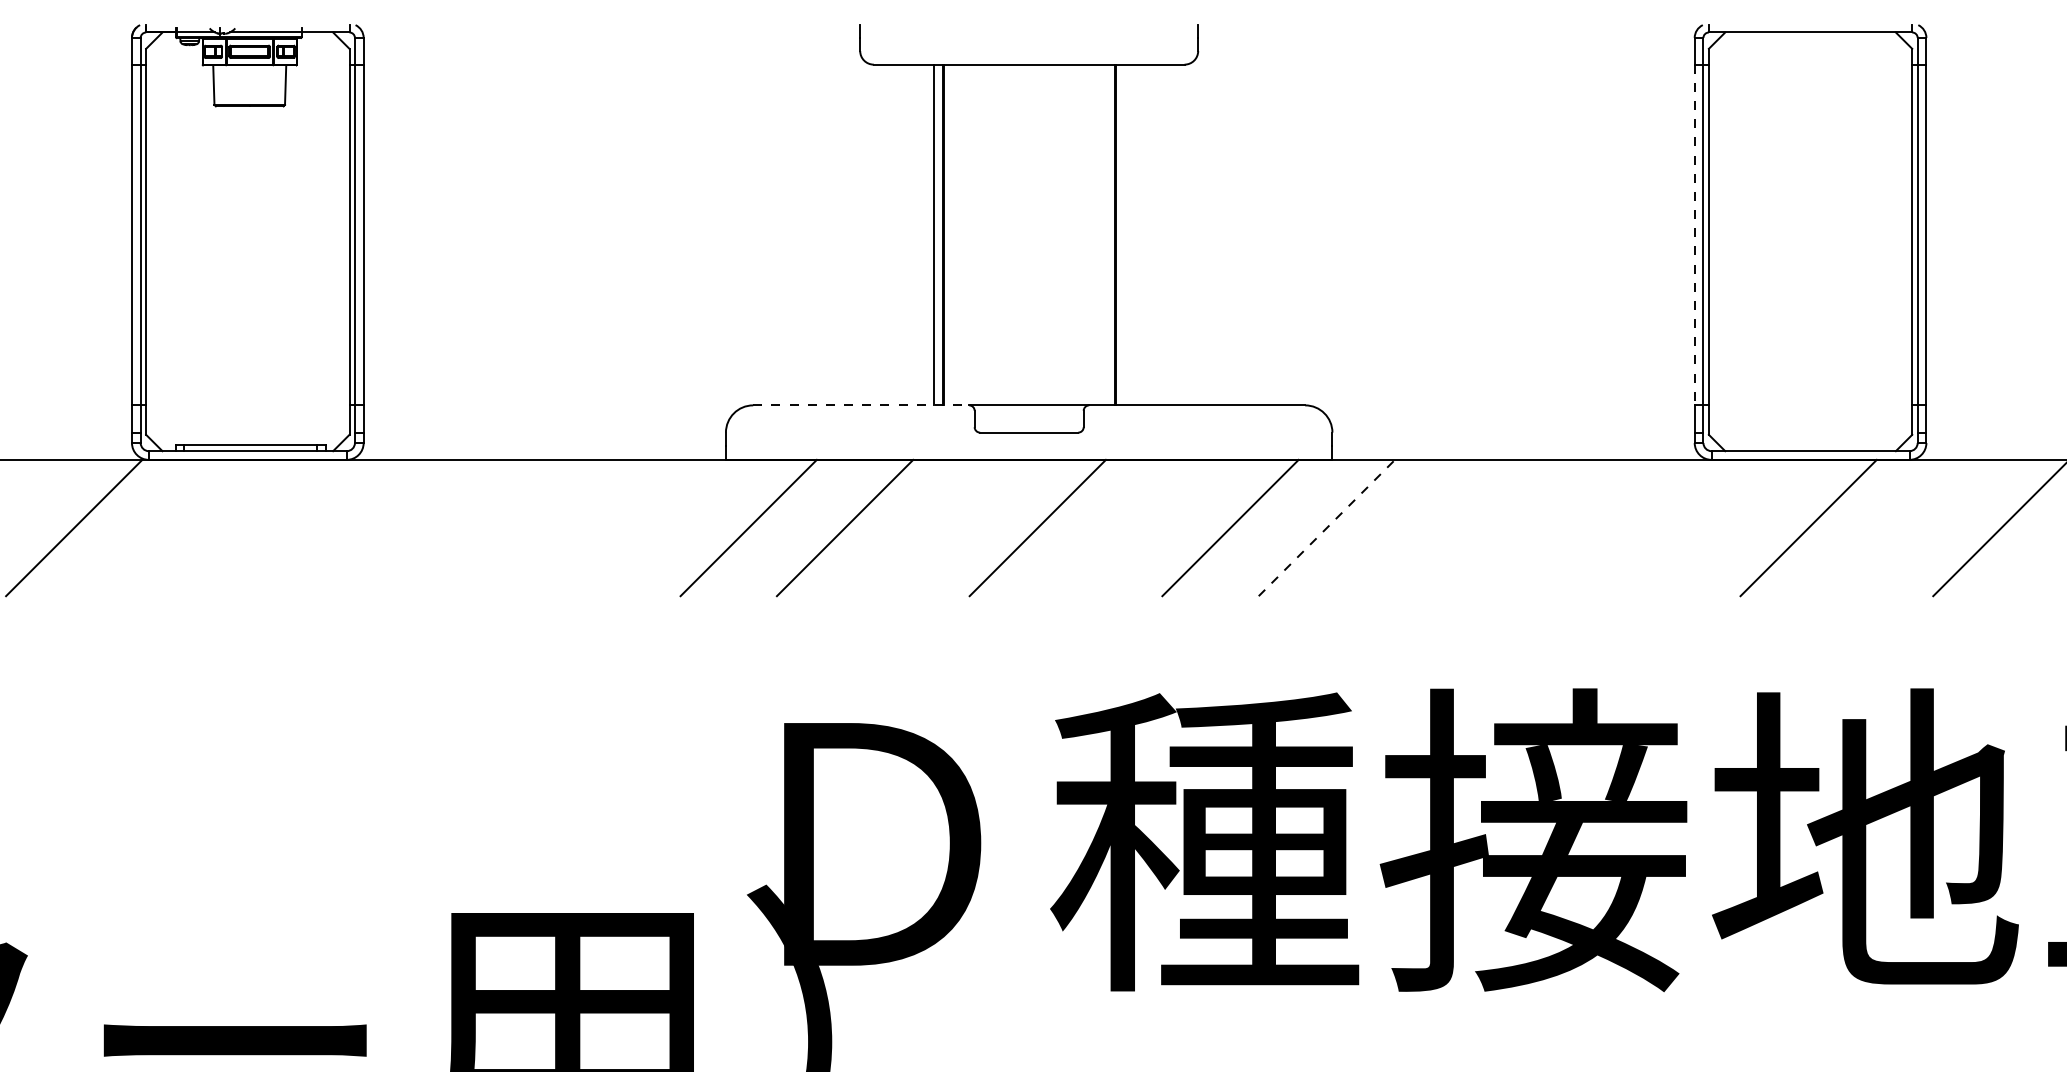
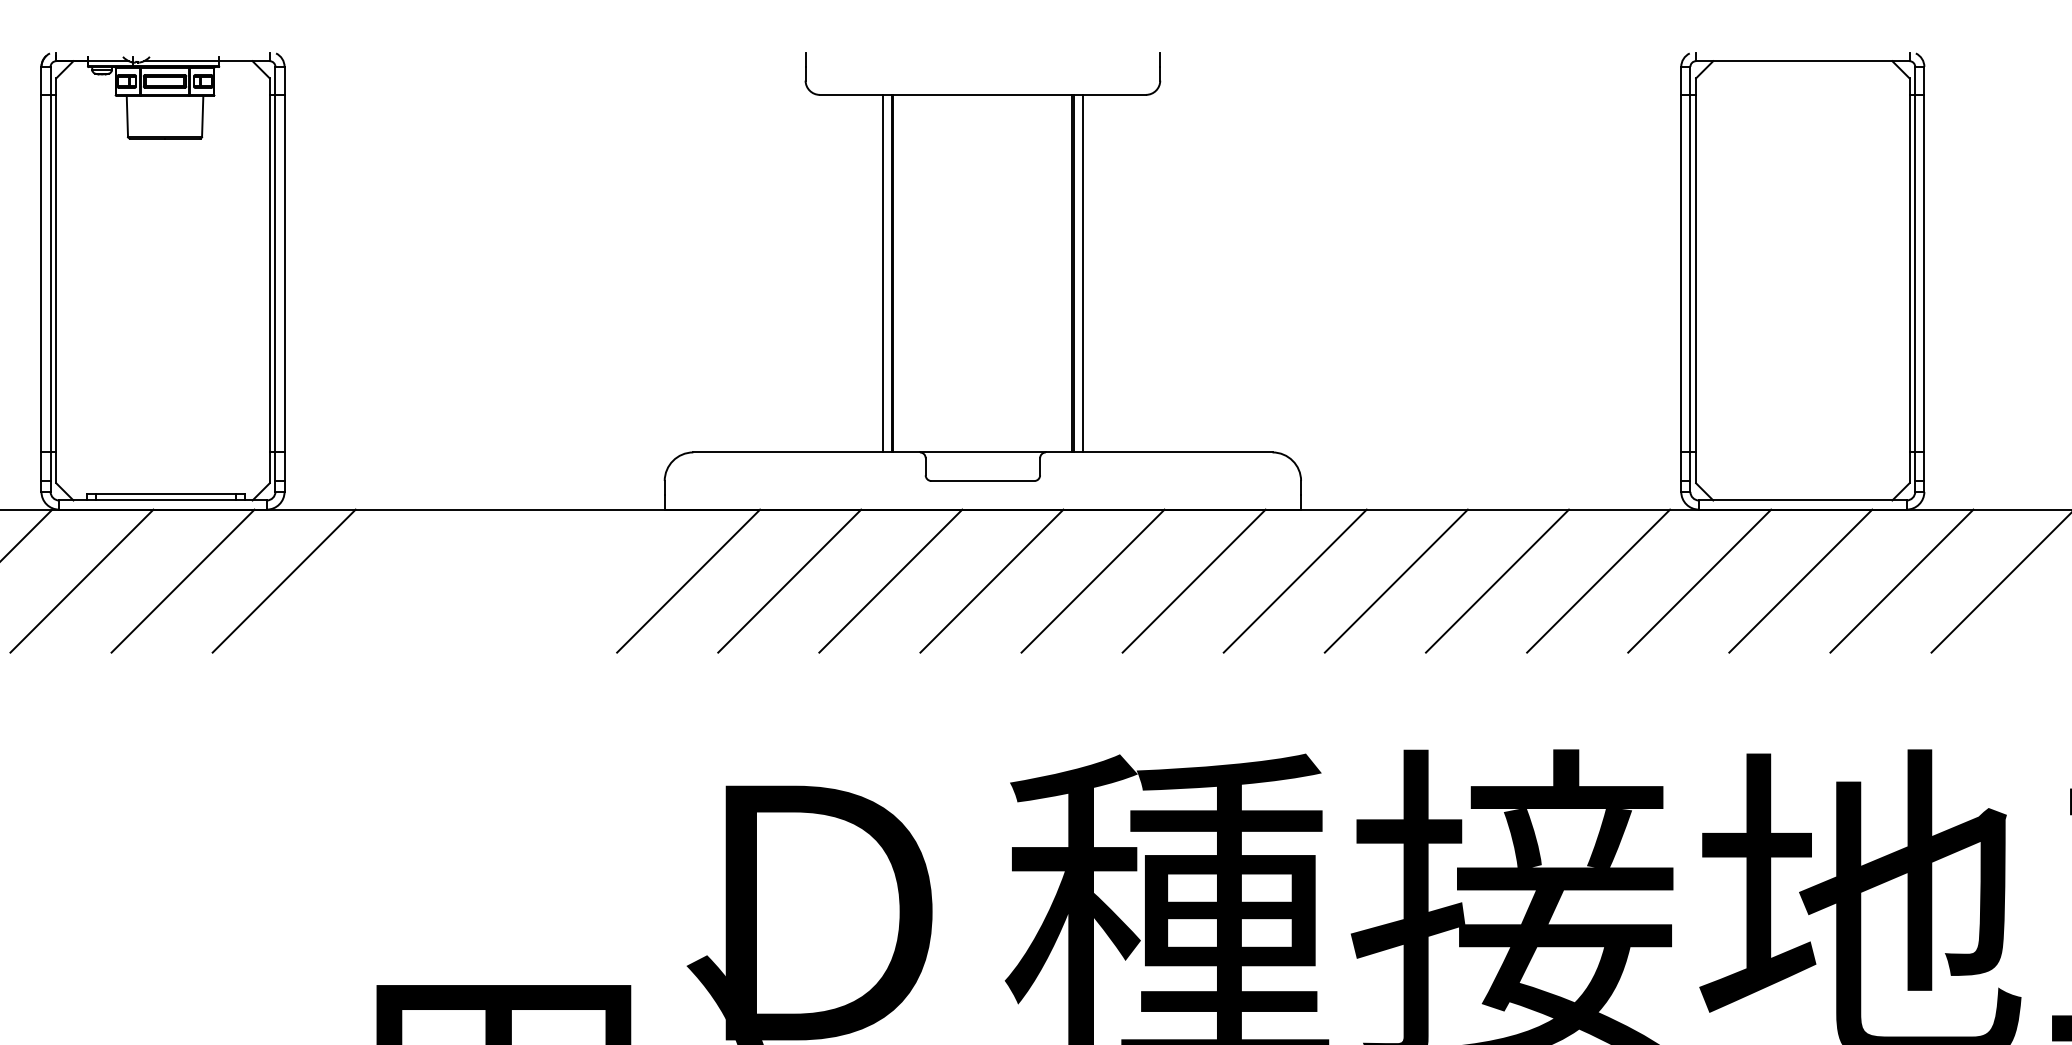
line: (1124, 234) -> (1082, 273), added
line: (1694, 235) -> (1681, 274), dashed -> solid
line: (861, 405) -> (806, 452), dashed -> solid
line: (170, 527) -> (81, 580), added
line: (266, 527) -> (182, 580), added
line: (363, 527) -> (284, 580), added
line: (941, 527) -> (890, 580), added
line: (1134, 527) -> (1093, 580), added
line: (1327, 527) -> (1295, 580), dashed -> solid
line: (1423, 527) -> (1396, 580), added
line: (1519, 527) -> (1497, 580), added
line: (1615, 527) -> (1598, 580), added
line: (1712, 527) -> (1699, 580), added
line: (1904, 527) -> (1901, 580), added

